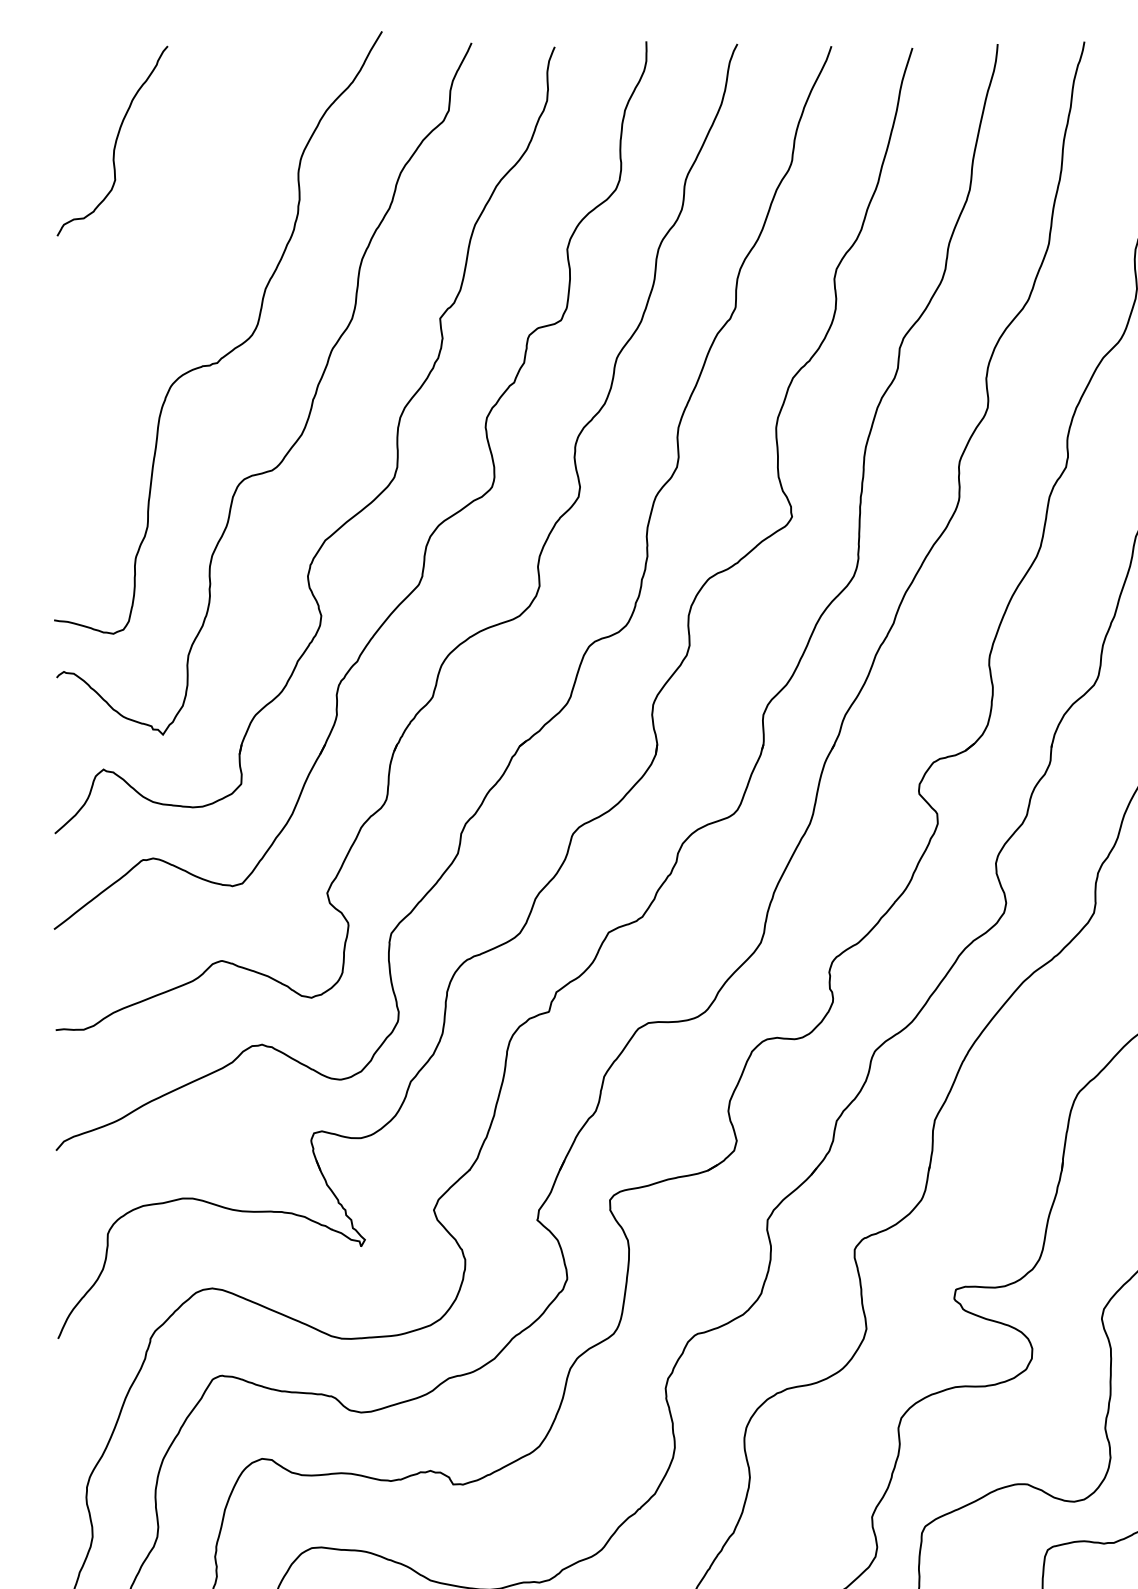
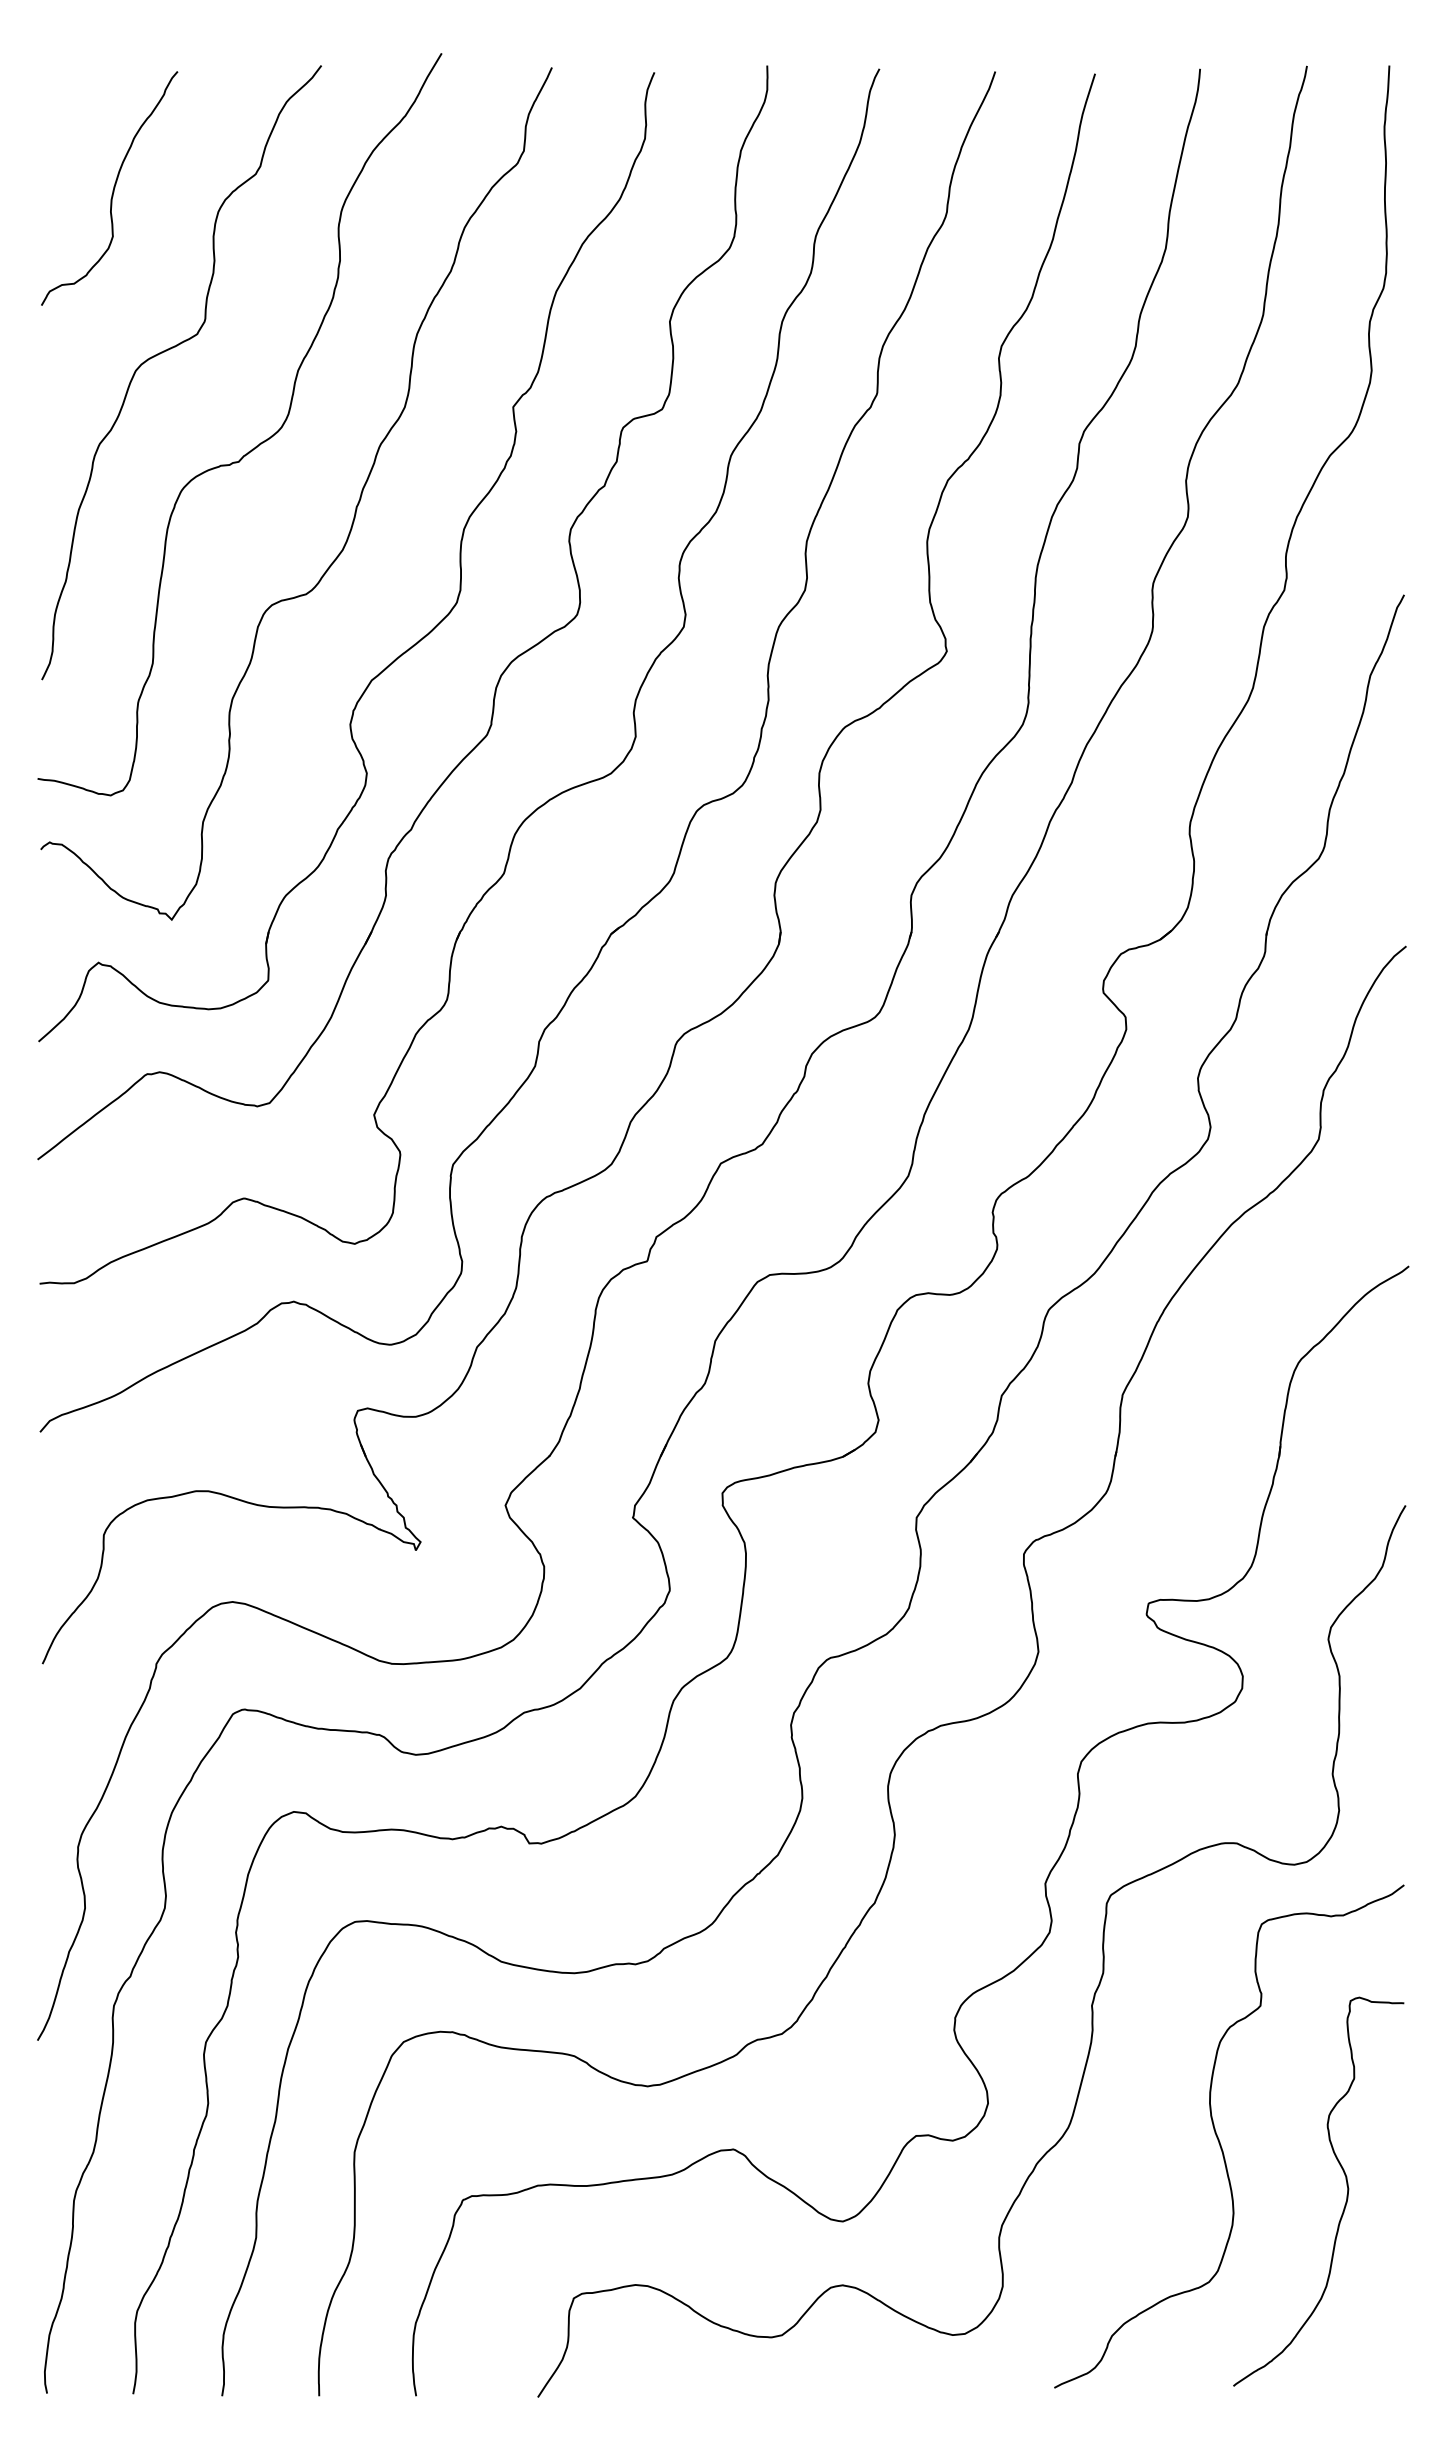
curve: (164, 271) -> (173, 348), added

